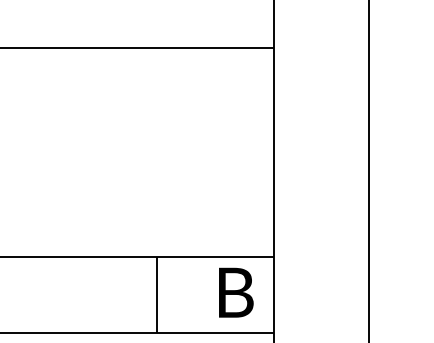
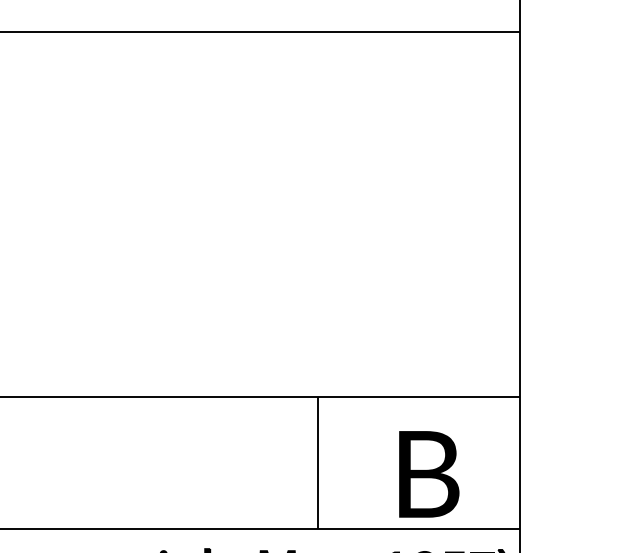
text: (236, 292) -> (429, 473), moved

